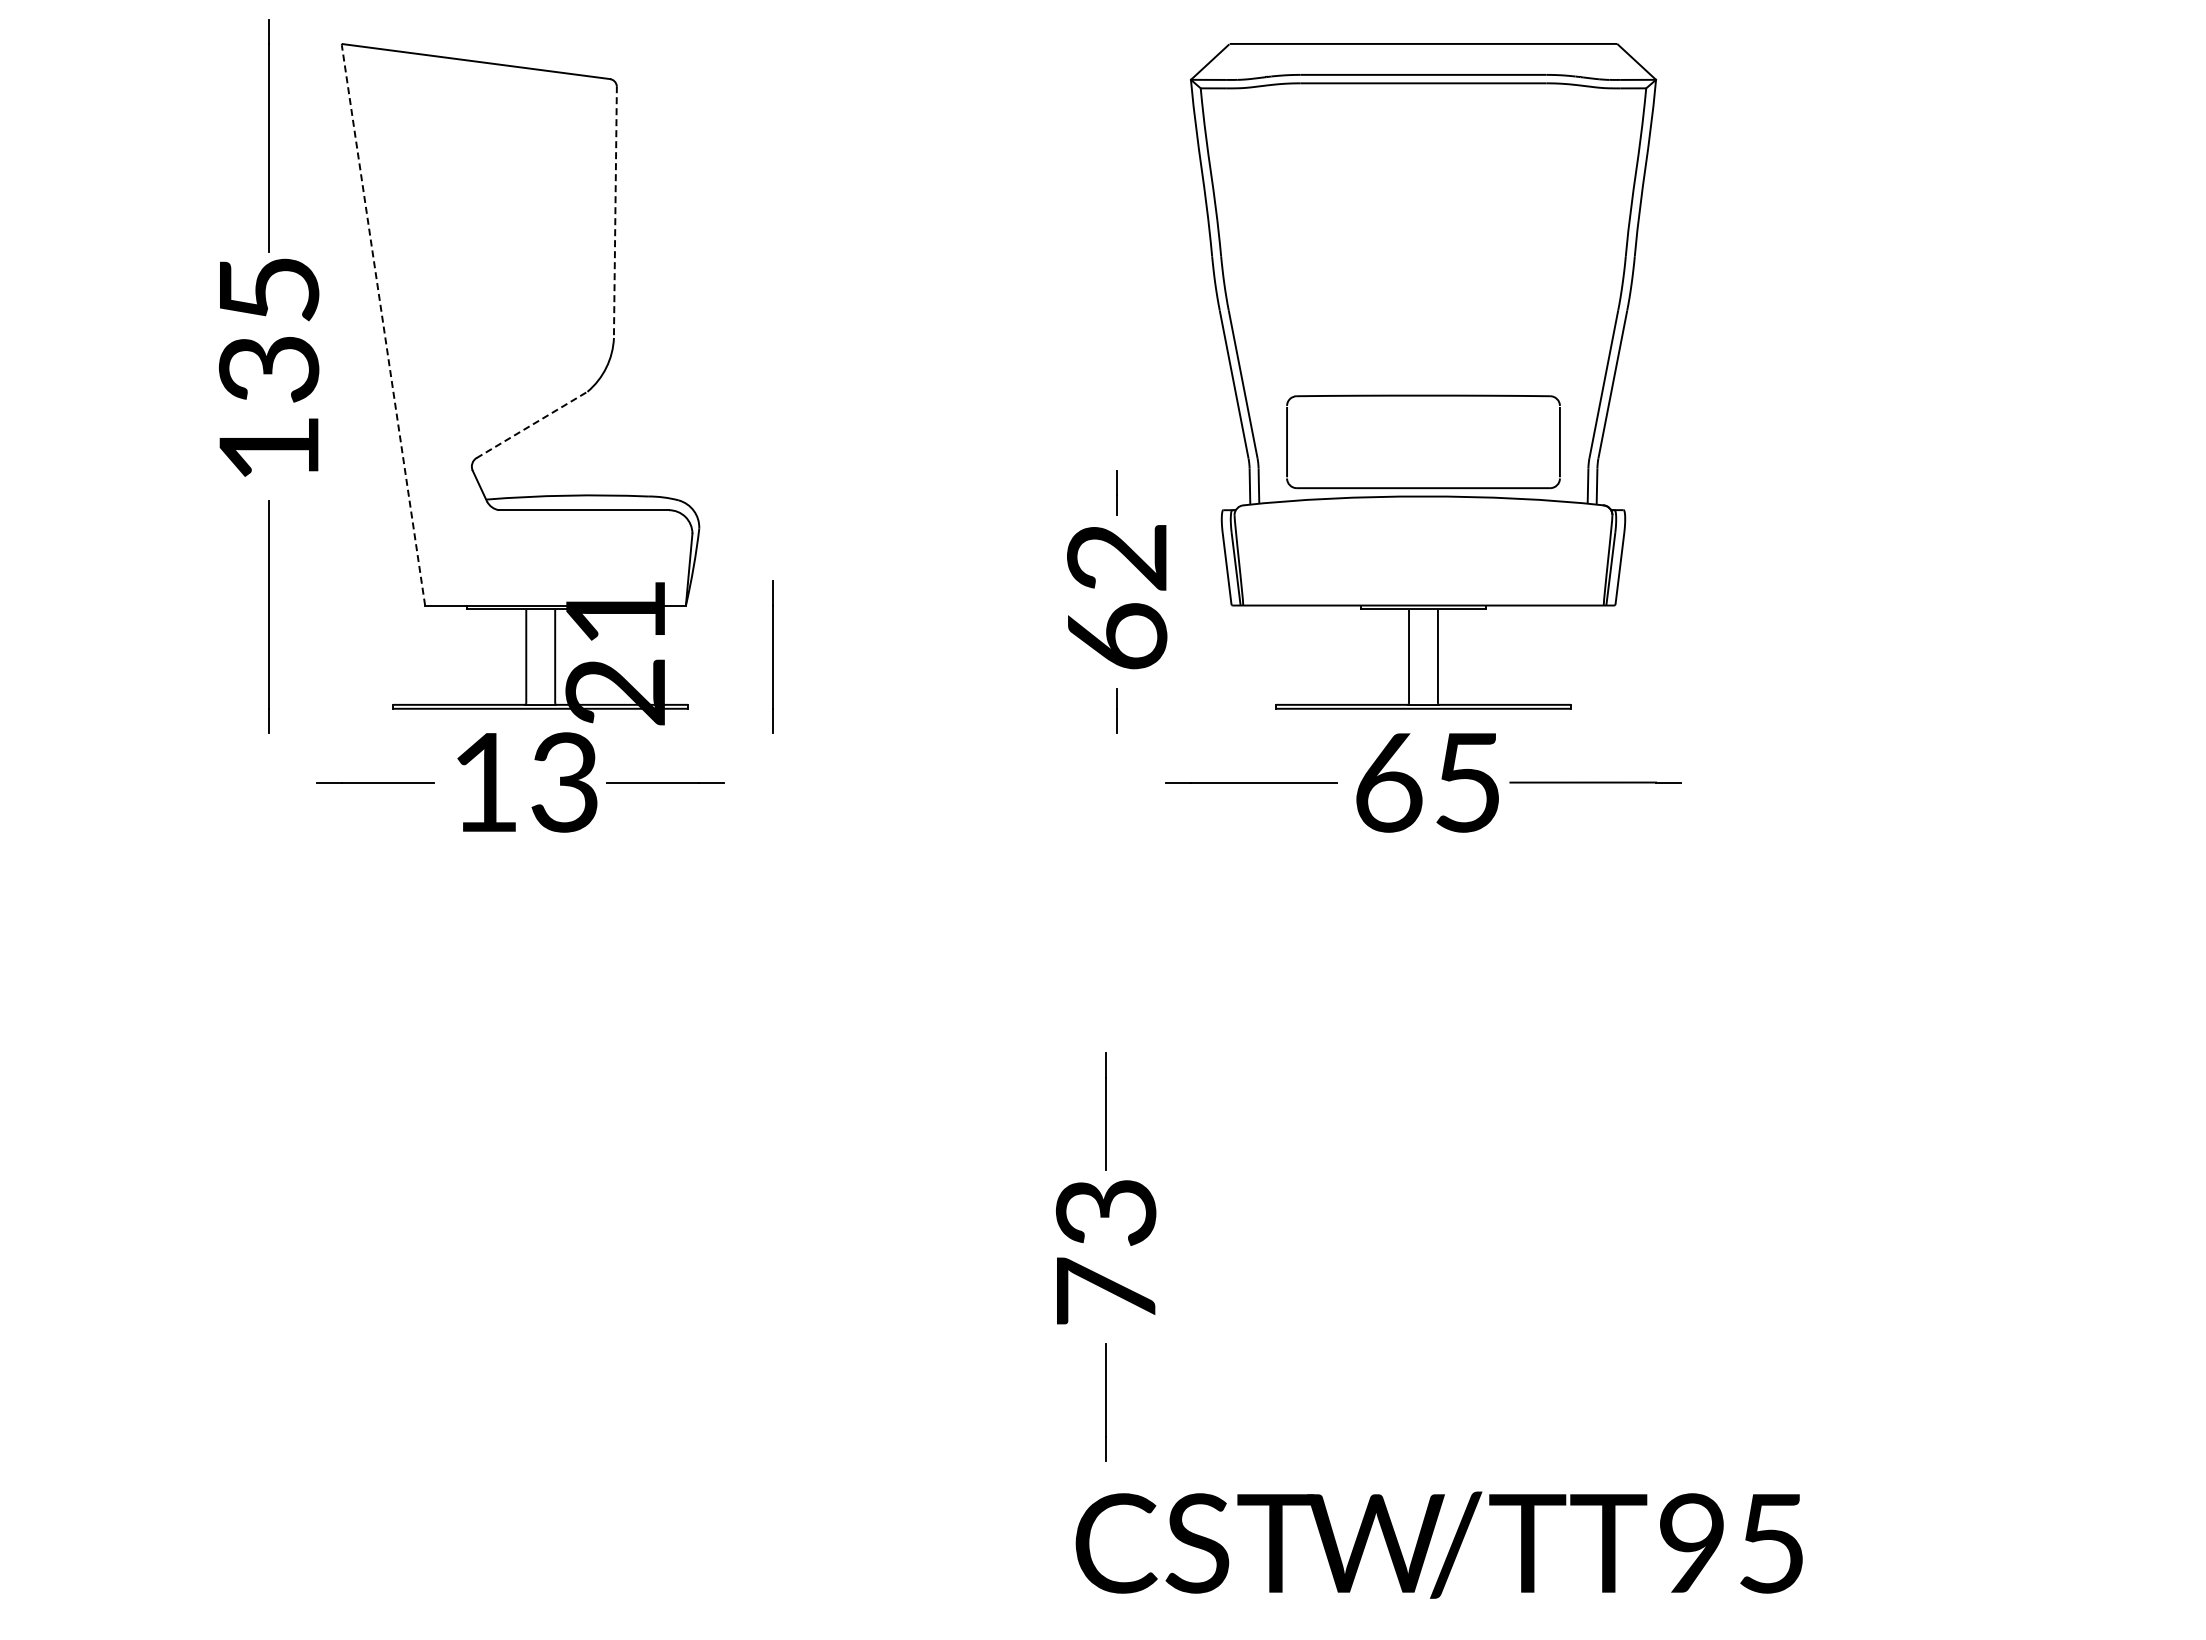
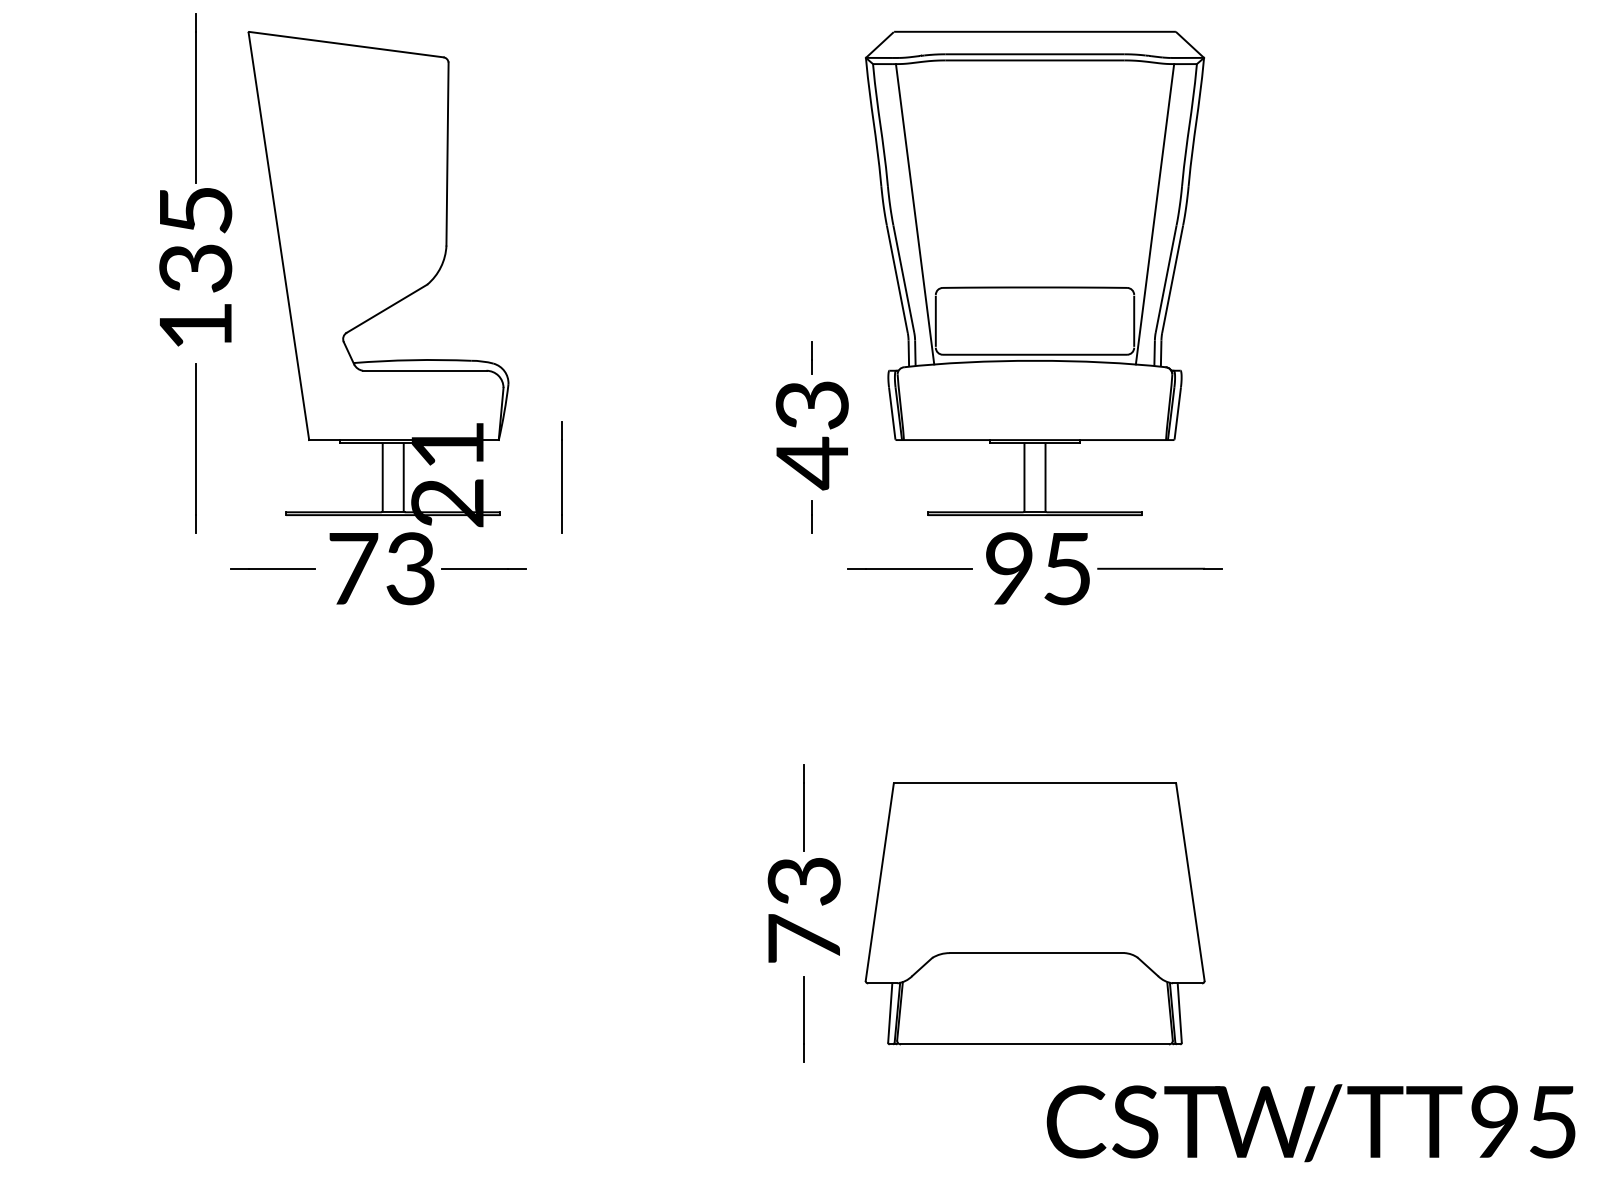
line: (615, 212) -> (447, 154), dashed -> solid
line: (1258, 294) -> (915, 213), added
line: (1588, 294) -> (1154, 213), added
line: (383, 324) -> (278, 235), dashed -> solid
line: (531, 425) -> (386, 309), dashed -> solid
text: (1117, 599) -> (812, 435), 62 -> 43
text: (486, 782) -> (353, 568), 13 -> 73
text: (1389, 782) -> (1010, 568), 65 -> 95
part: (1423, 1256) -> (1035, 913), added
text: (1438, 1544) -> (1310, 1122), moved

